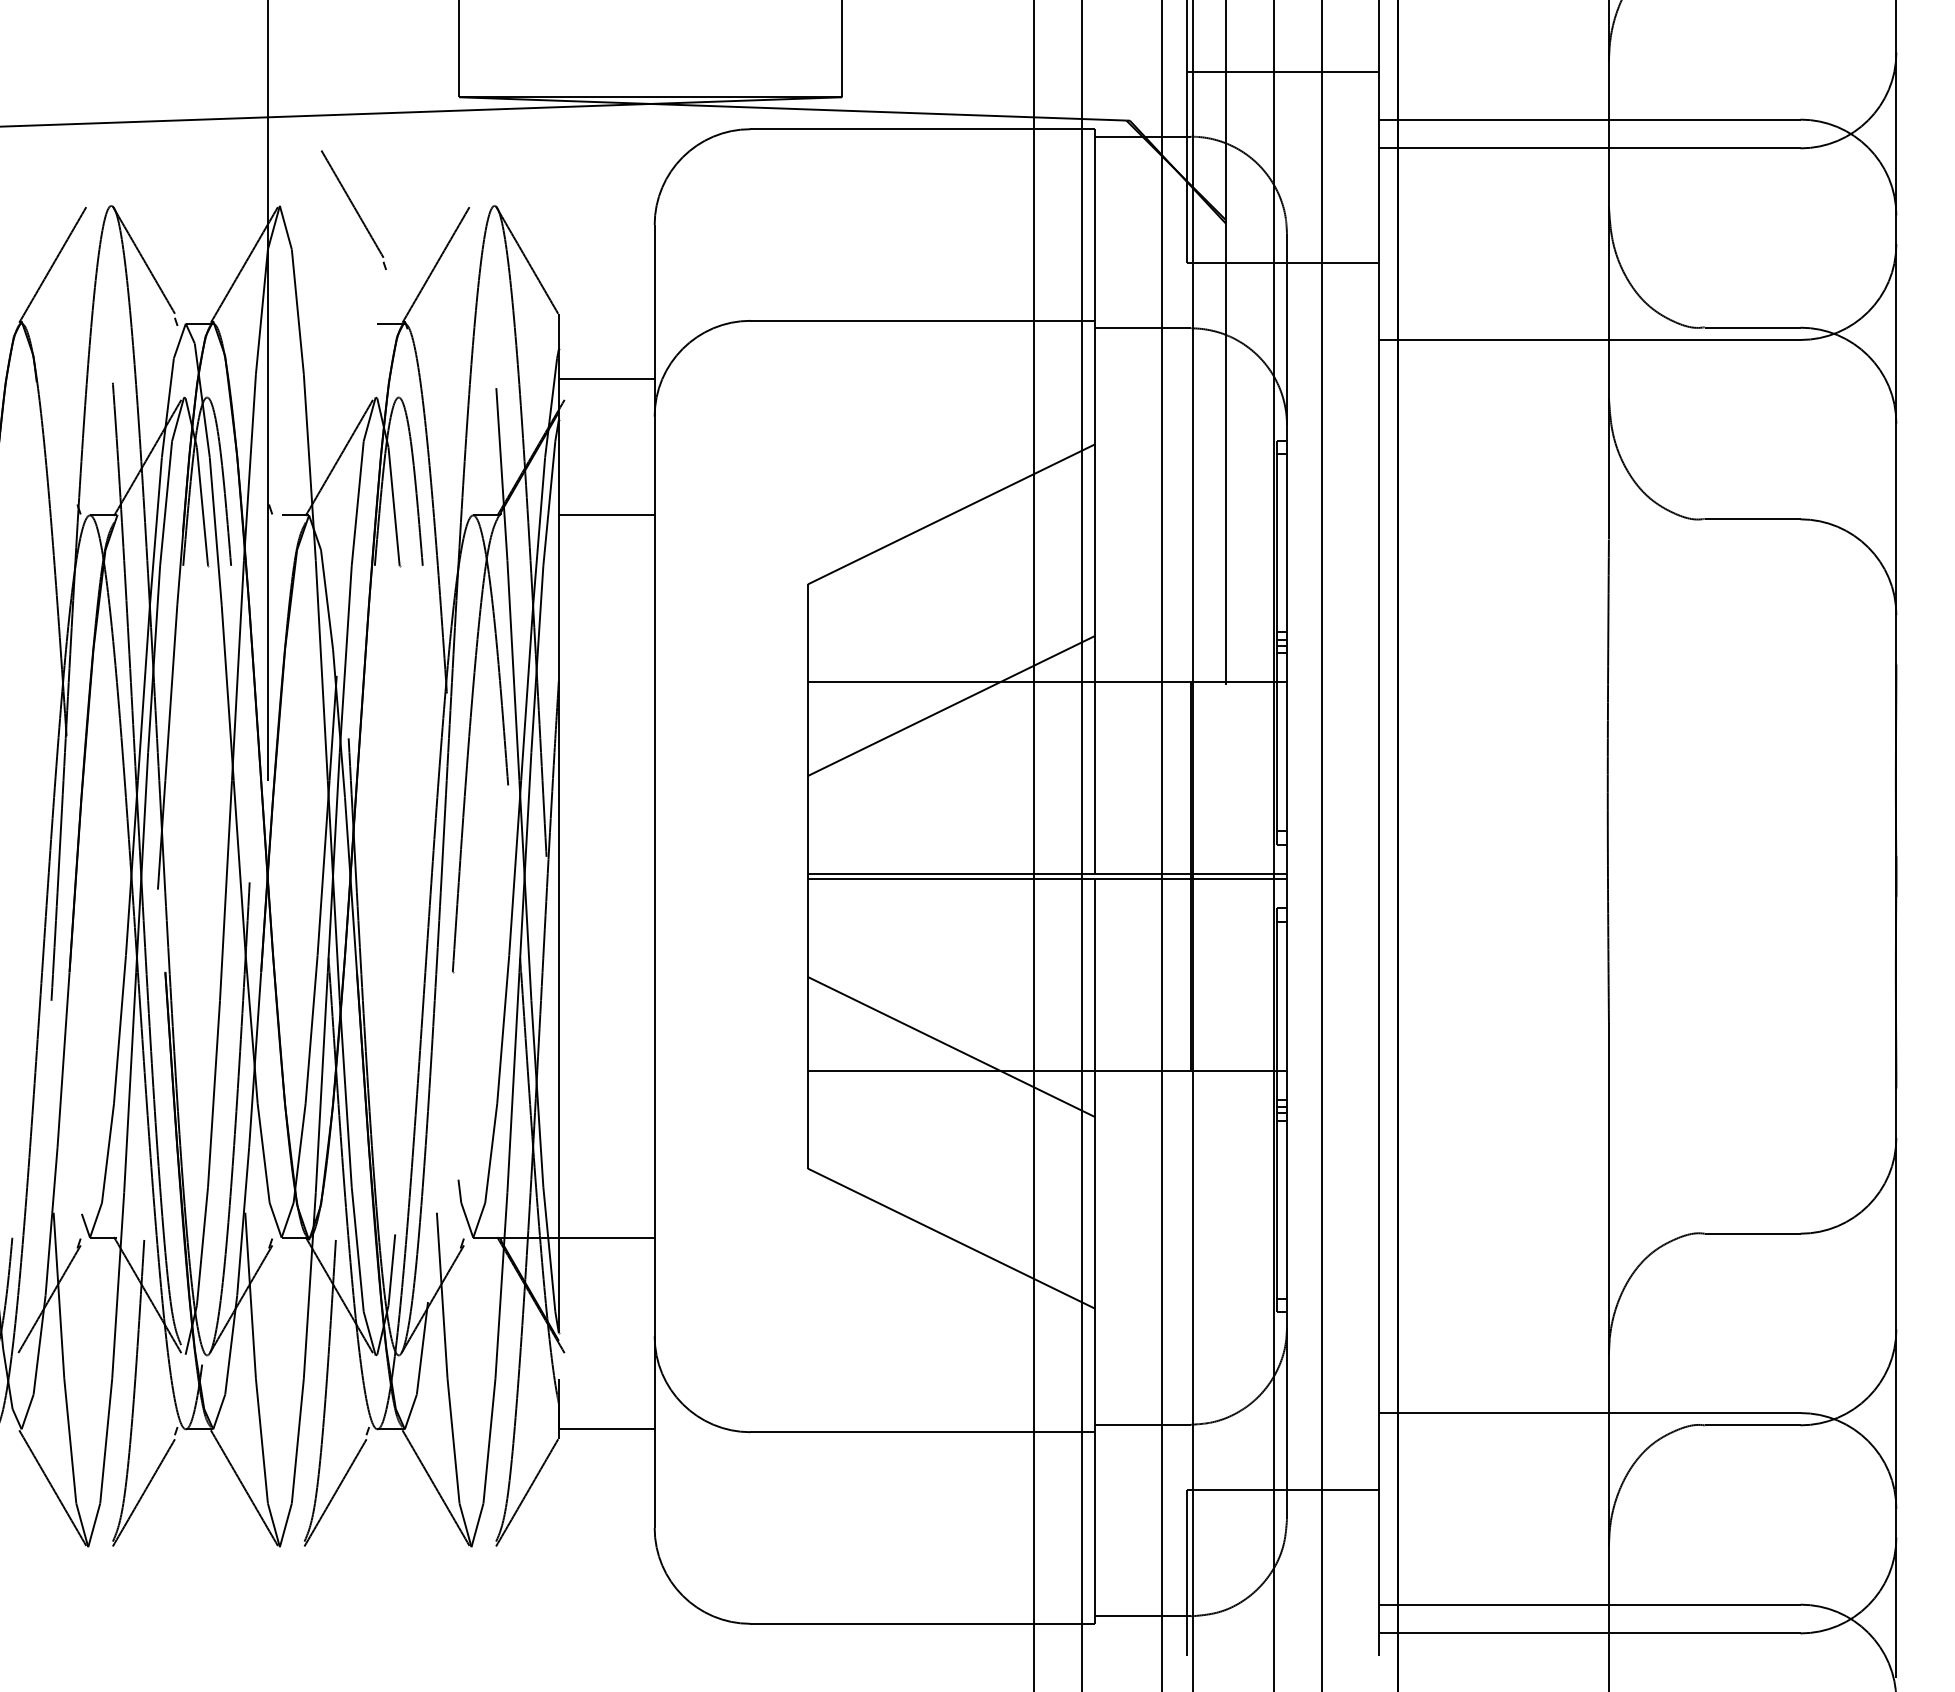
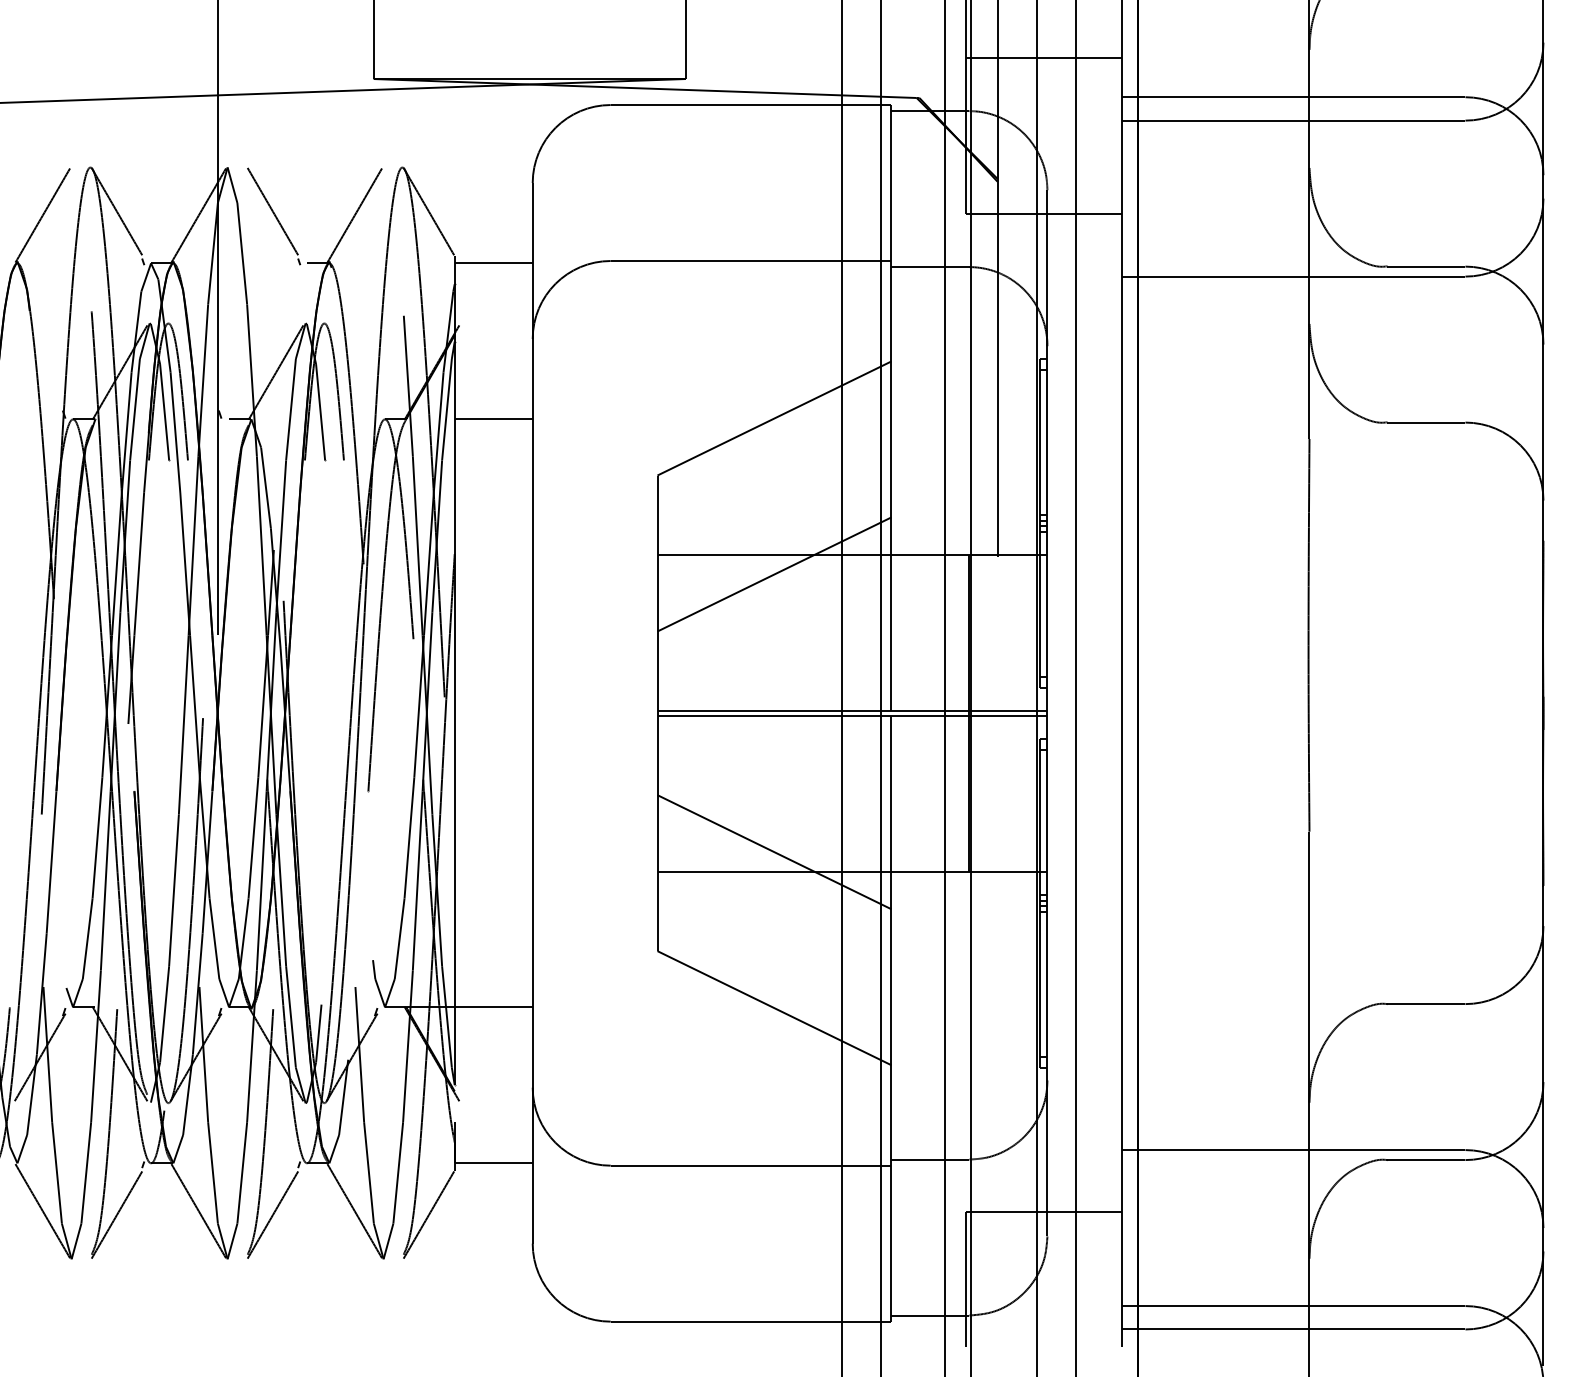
part: (353, 210) -> (273, 216), moved
line: (606, 378) -> (493, 263), moved

